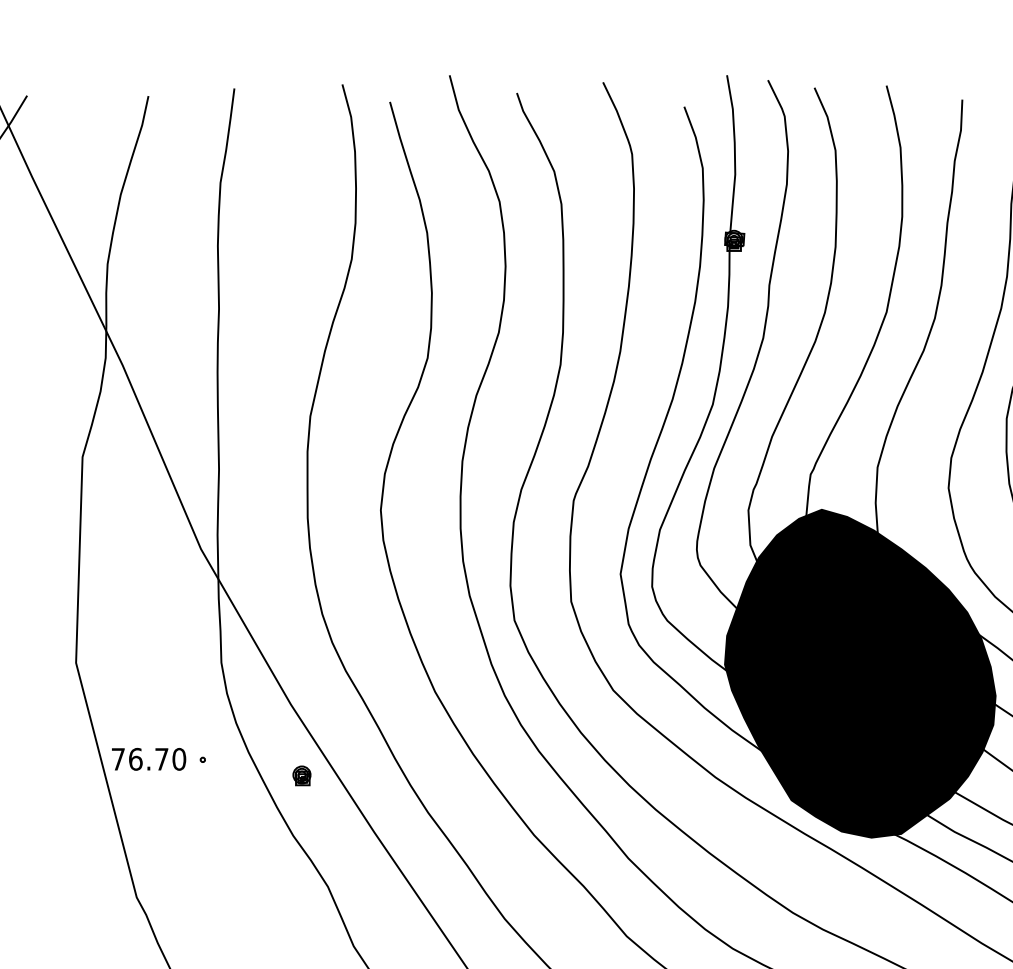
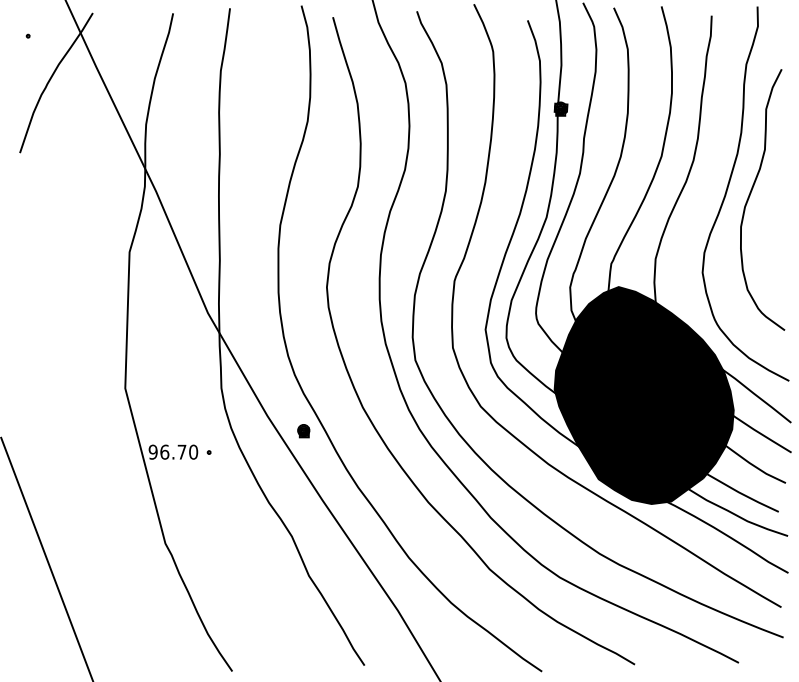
text: (117, 758) -> (152, 451), 76.70 -> 96.70
part: (301, 776) -> (303, 431), moved

